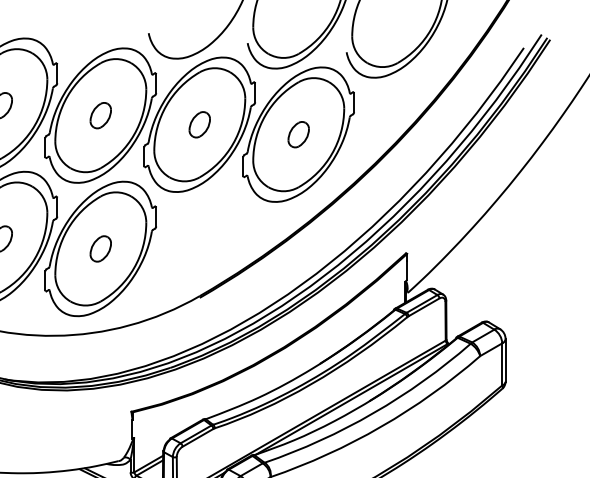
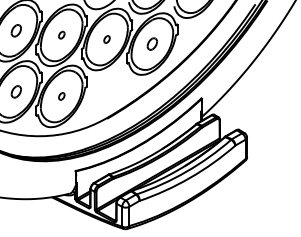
part: (100, 113) -> (61, 34), size x0.6
part: (198, 124) -> (106, 39), size x0.6
part: (100, 249) -> (61, 96), size x0.6

